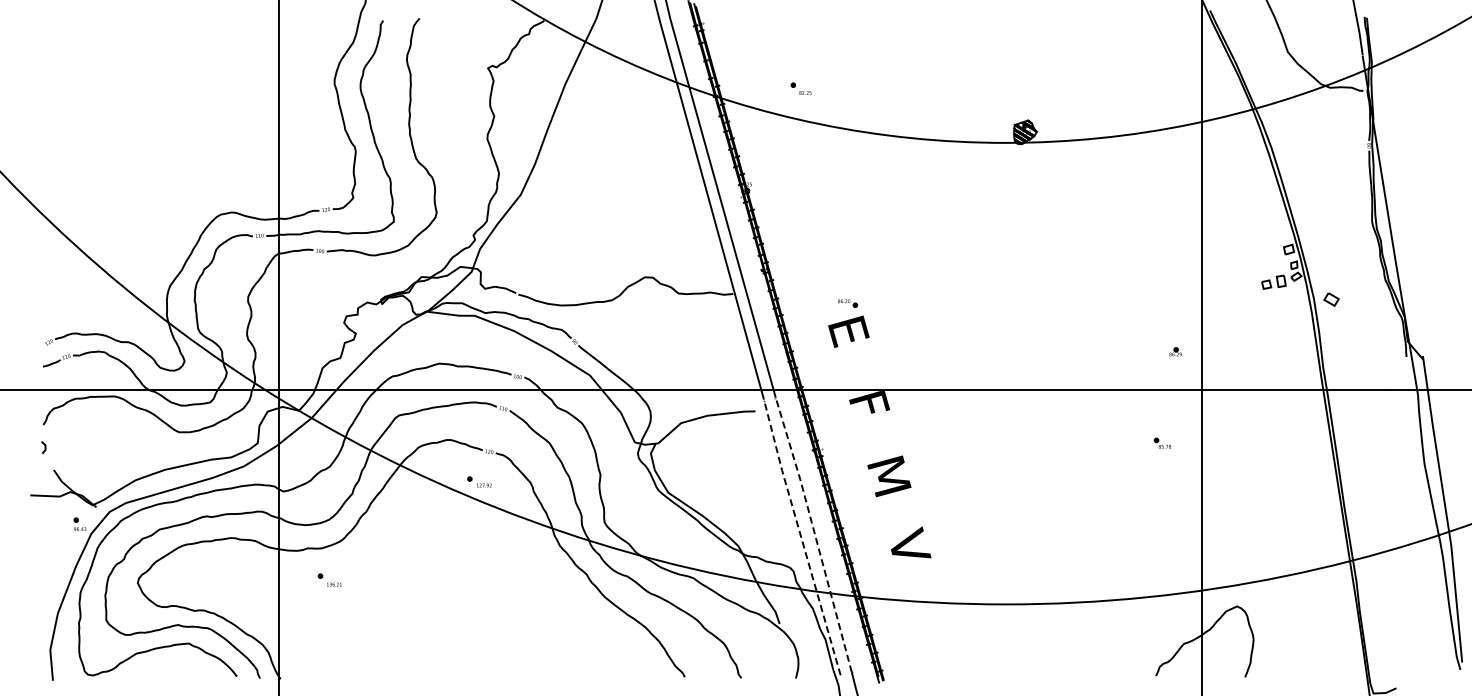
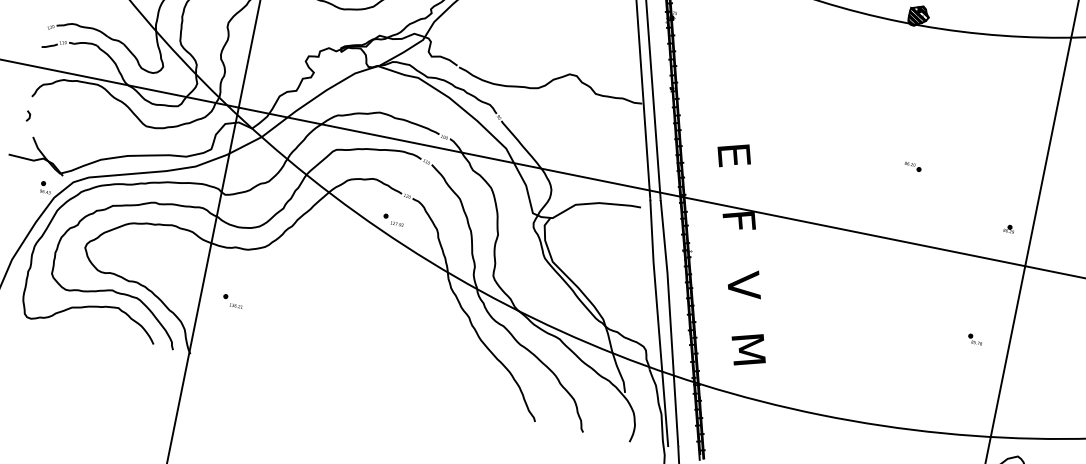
part: (848, 303) -> (913, 166), moved
part: (1161, 442) -> (974, 338), moved
text: (888, 476) -> (743, 285), M -> V
line: (814, 533) -> (670, 321), dashed -> solid
line: (800, 536) -> (657, 321), dashed -> solid
text: (908, 547) -> (748, 349), V -> M
part: (329, 579) -> (232, 300), moved

